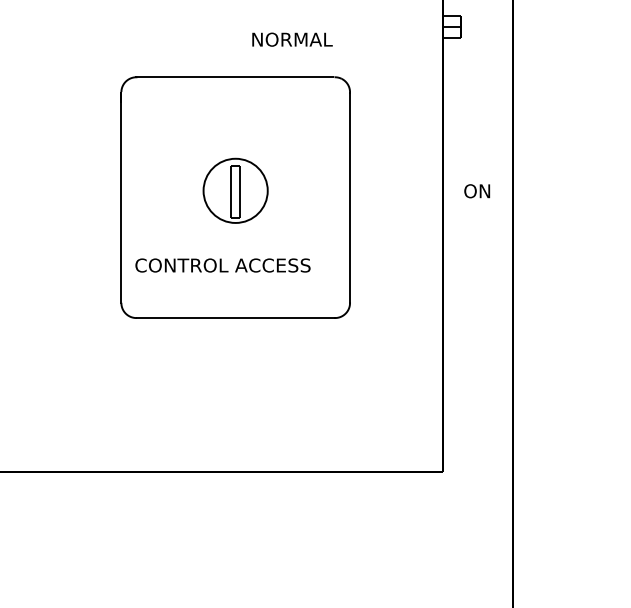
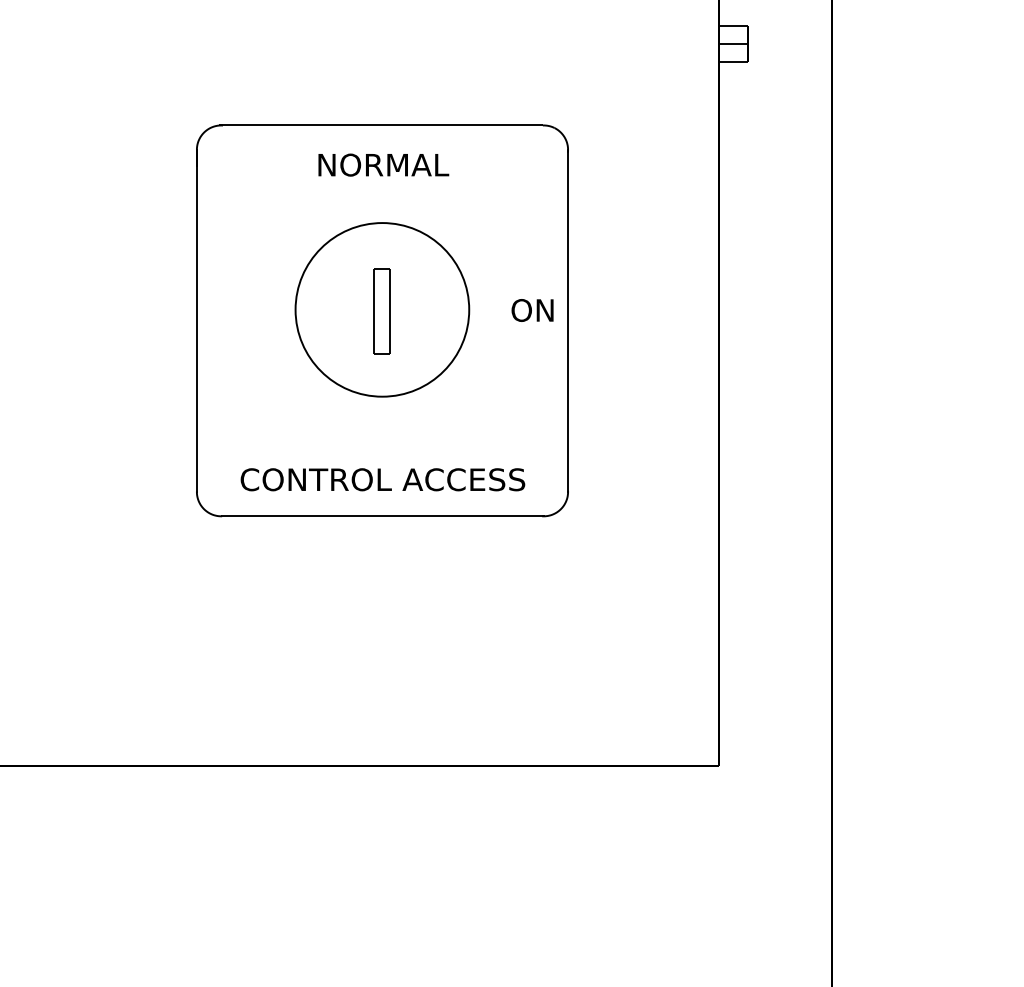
text: (292, 39) -> (383, 164), moved
circle: (235, 190) -> (382, 309), size x1.67
text: (477, 191) -> (533, 310), moved
text: (222, 265) -> (382, 479), moved

